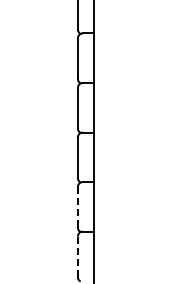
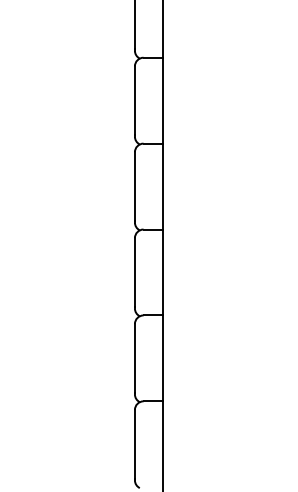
line: (77, 206) -> (134, 357), dashed -> solid
line: (77, 256) -> (134, 444), dashed -> solid

